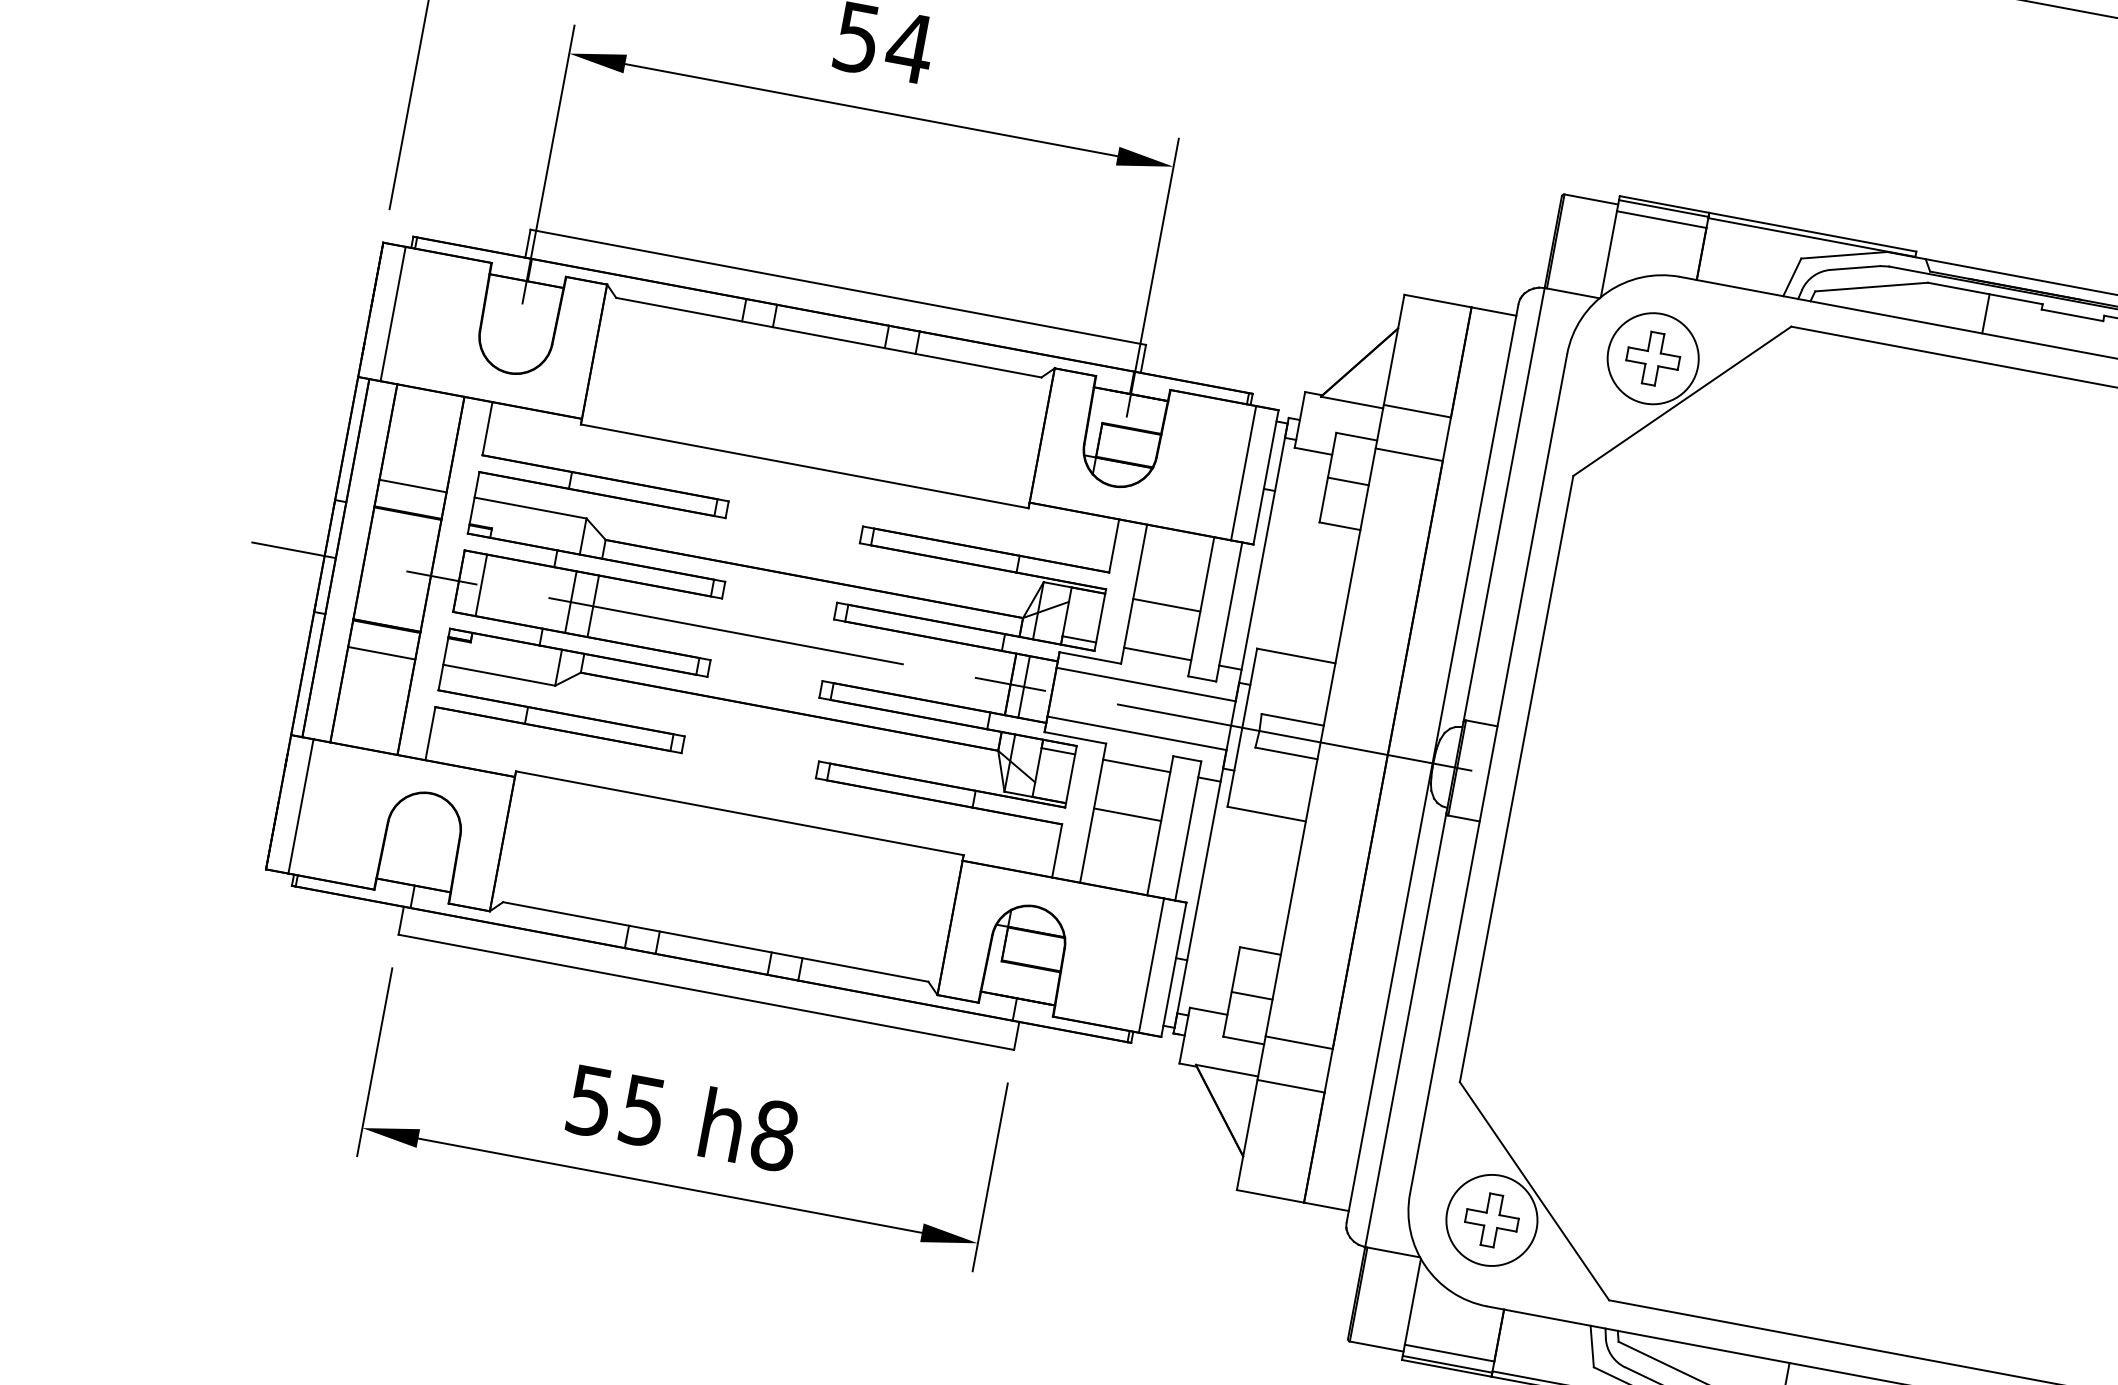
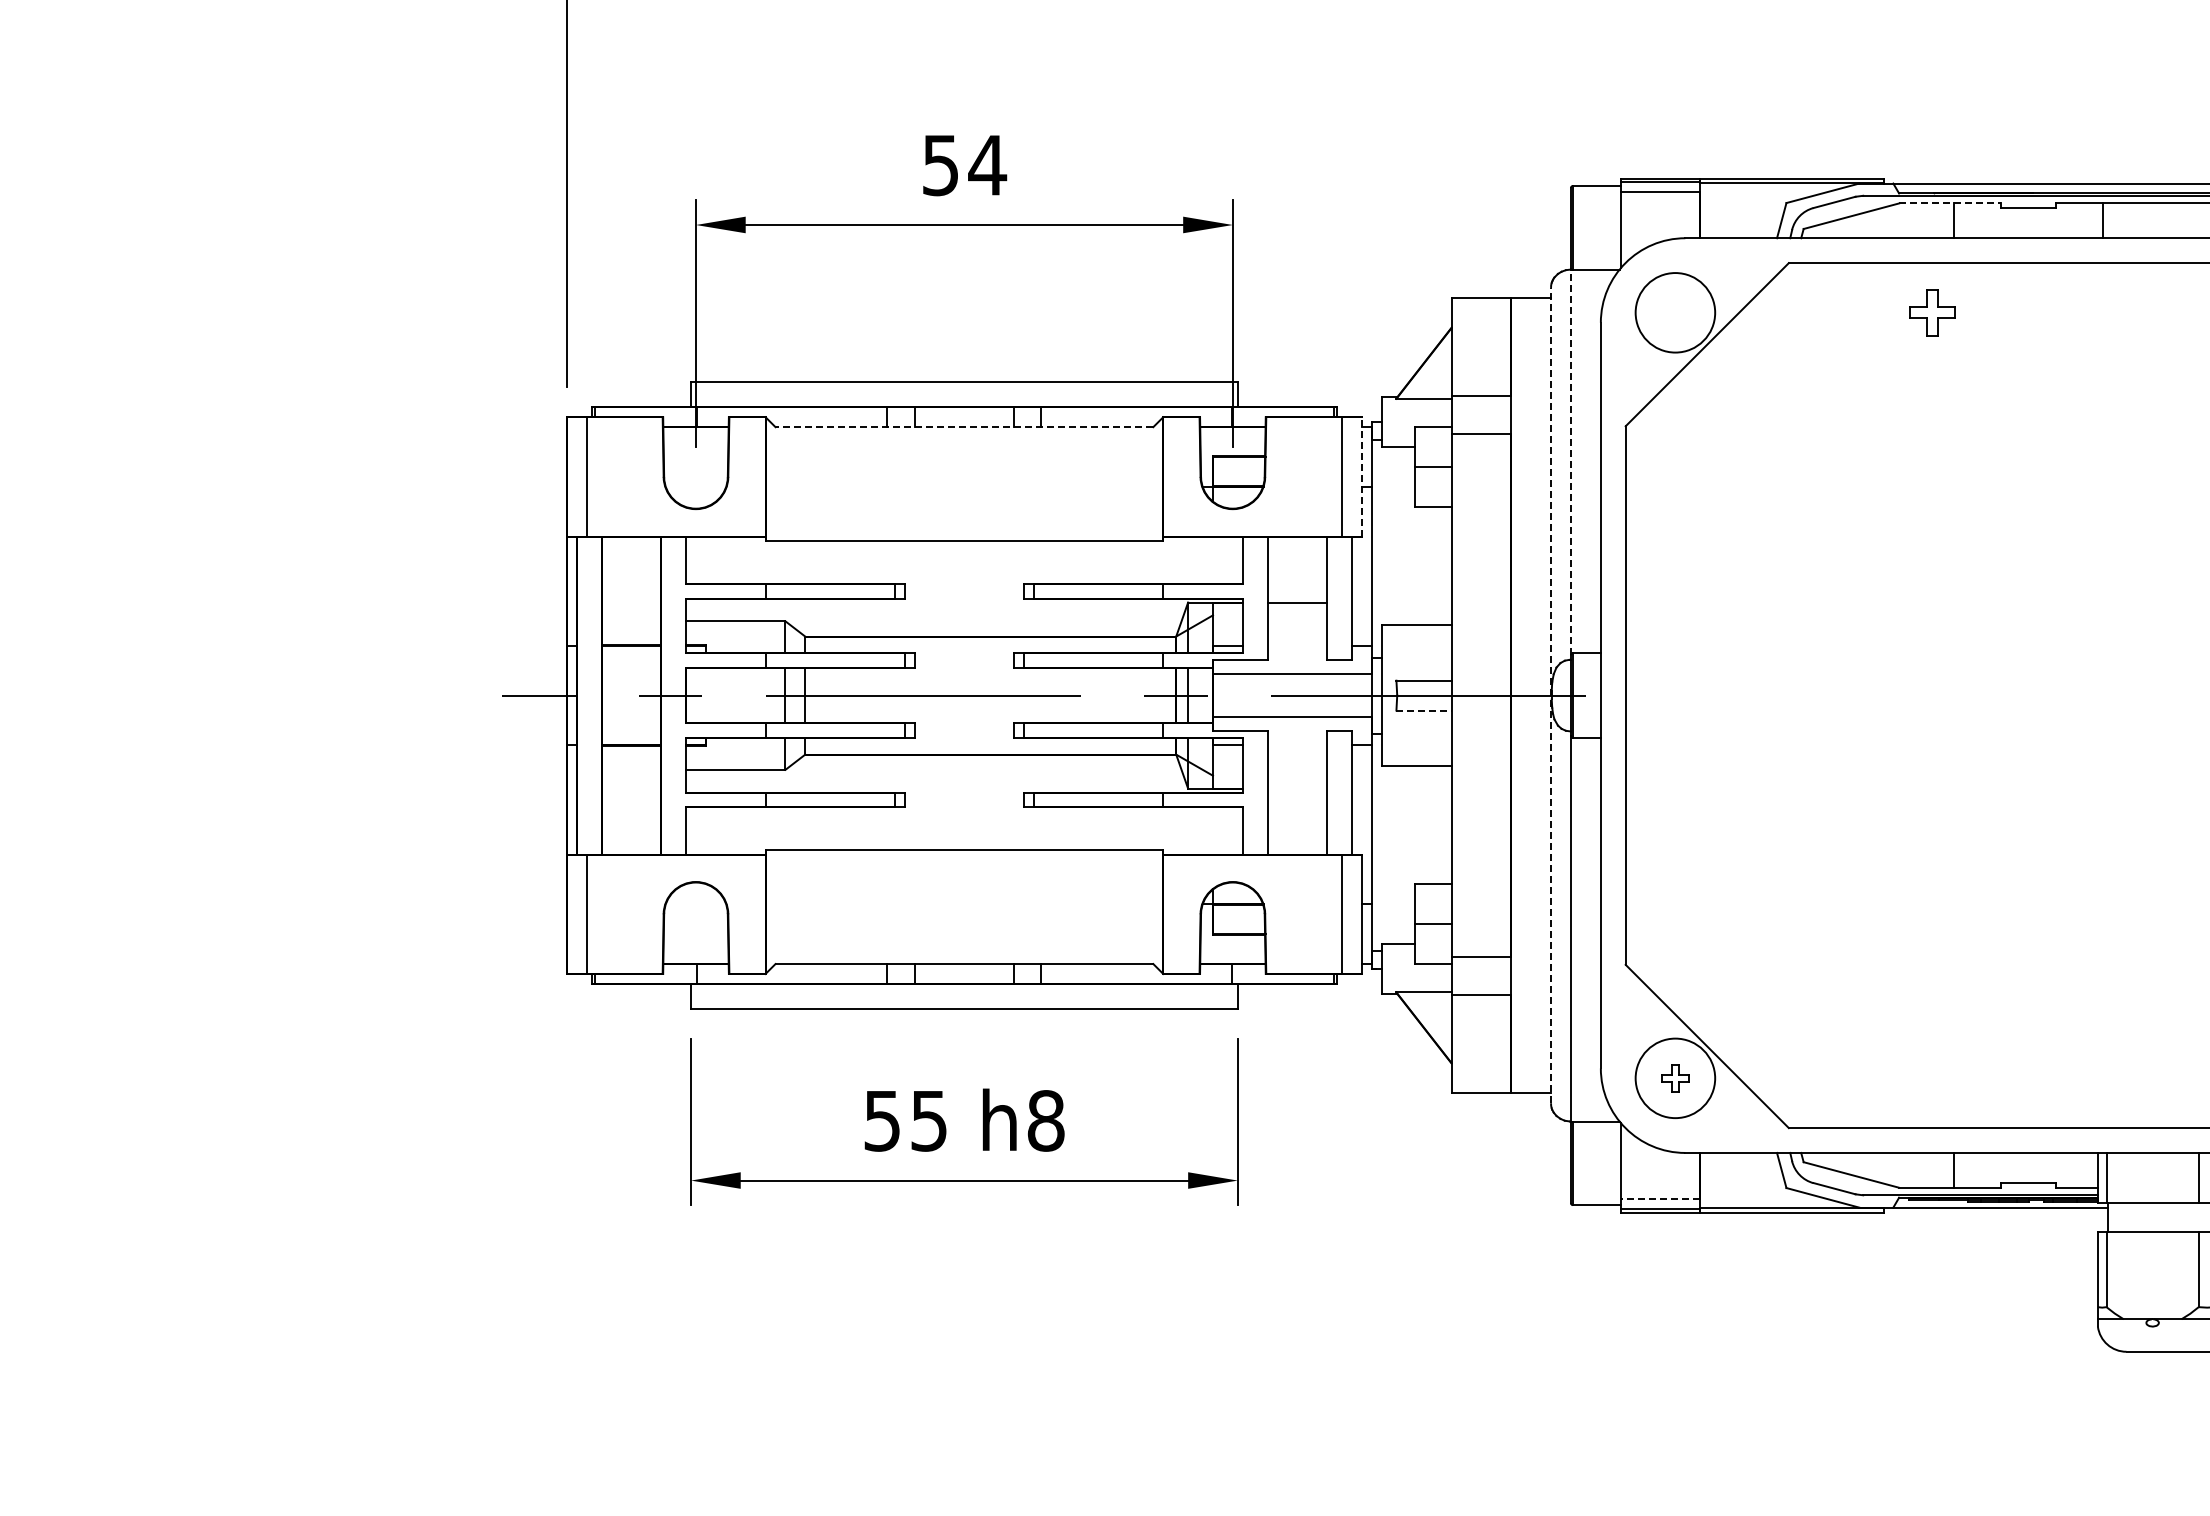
line: (1985, 293) -> (1950, 203), solid -> dashed
line: (828, 338) -> (964, 427), solid -> dashed
part: (1653, 358) -> (1932, 312), moved
line: (1266, 477) -> (1362, 476), solid -> dashed
line: (413, 486) -> (631, 621), removed
line: (1503, 505) -> (1570, 462), solid -> dashed
line: (480, 585) -> (705, 695), removed
line: (382, 652) -> (631, 769), removed
line: (1157, 653) -> (1297, 645), removed
line: (1287, 753) -> (1424, 710), solid -> dashed
line: (1433, 763) -> (1551, 695), solid -> dashed
line: (1136, 766) -> (1297, 745), removed
line: (1127, 814) -> (1297, 788), removed
part: (1492, 1220) -> (1675, 1078), size x0.6
line: (1449, 1353) -> (1660, 1199), solid -> dashed

